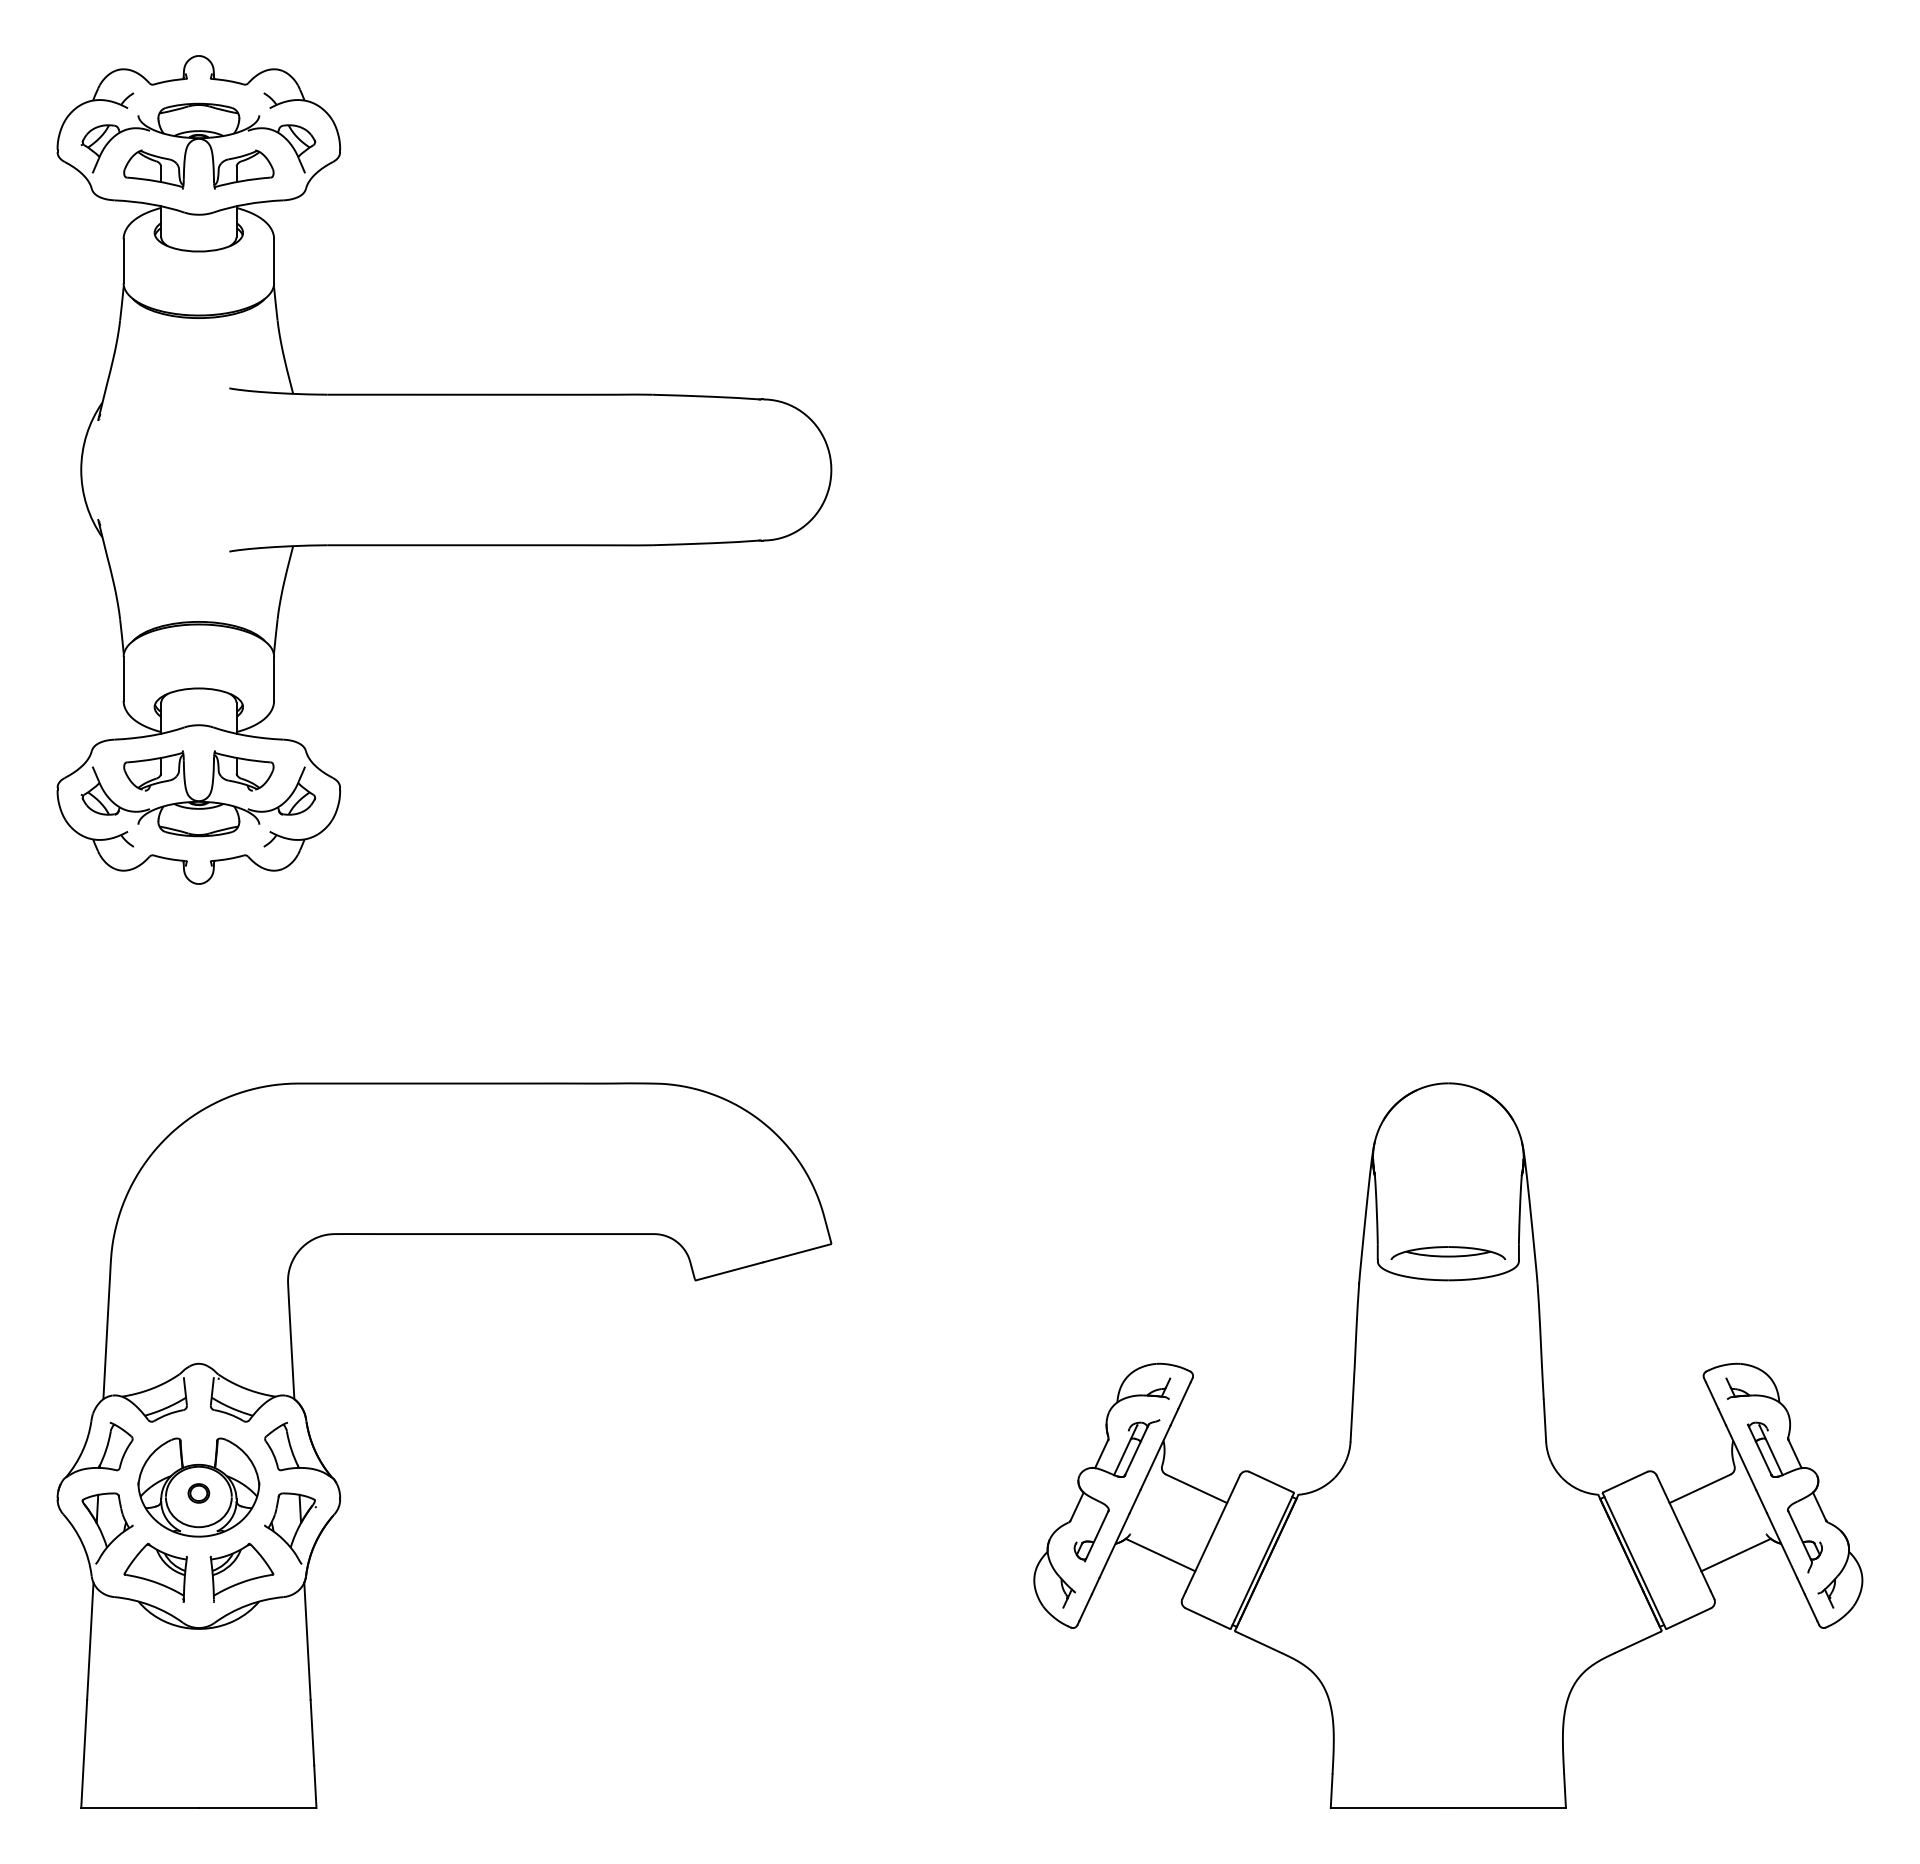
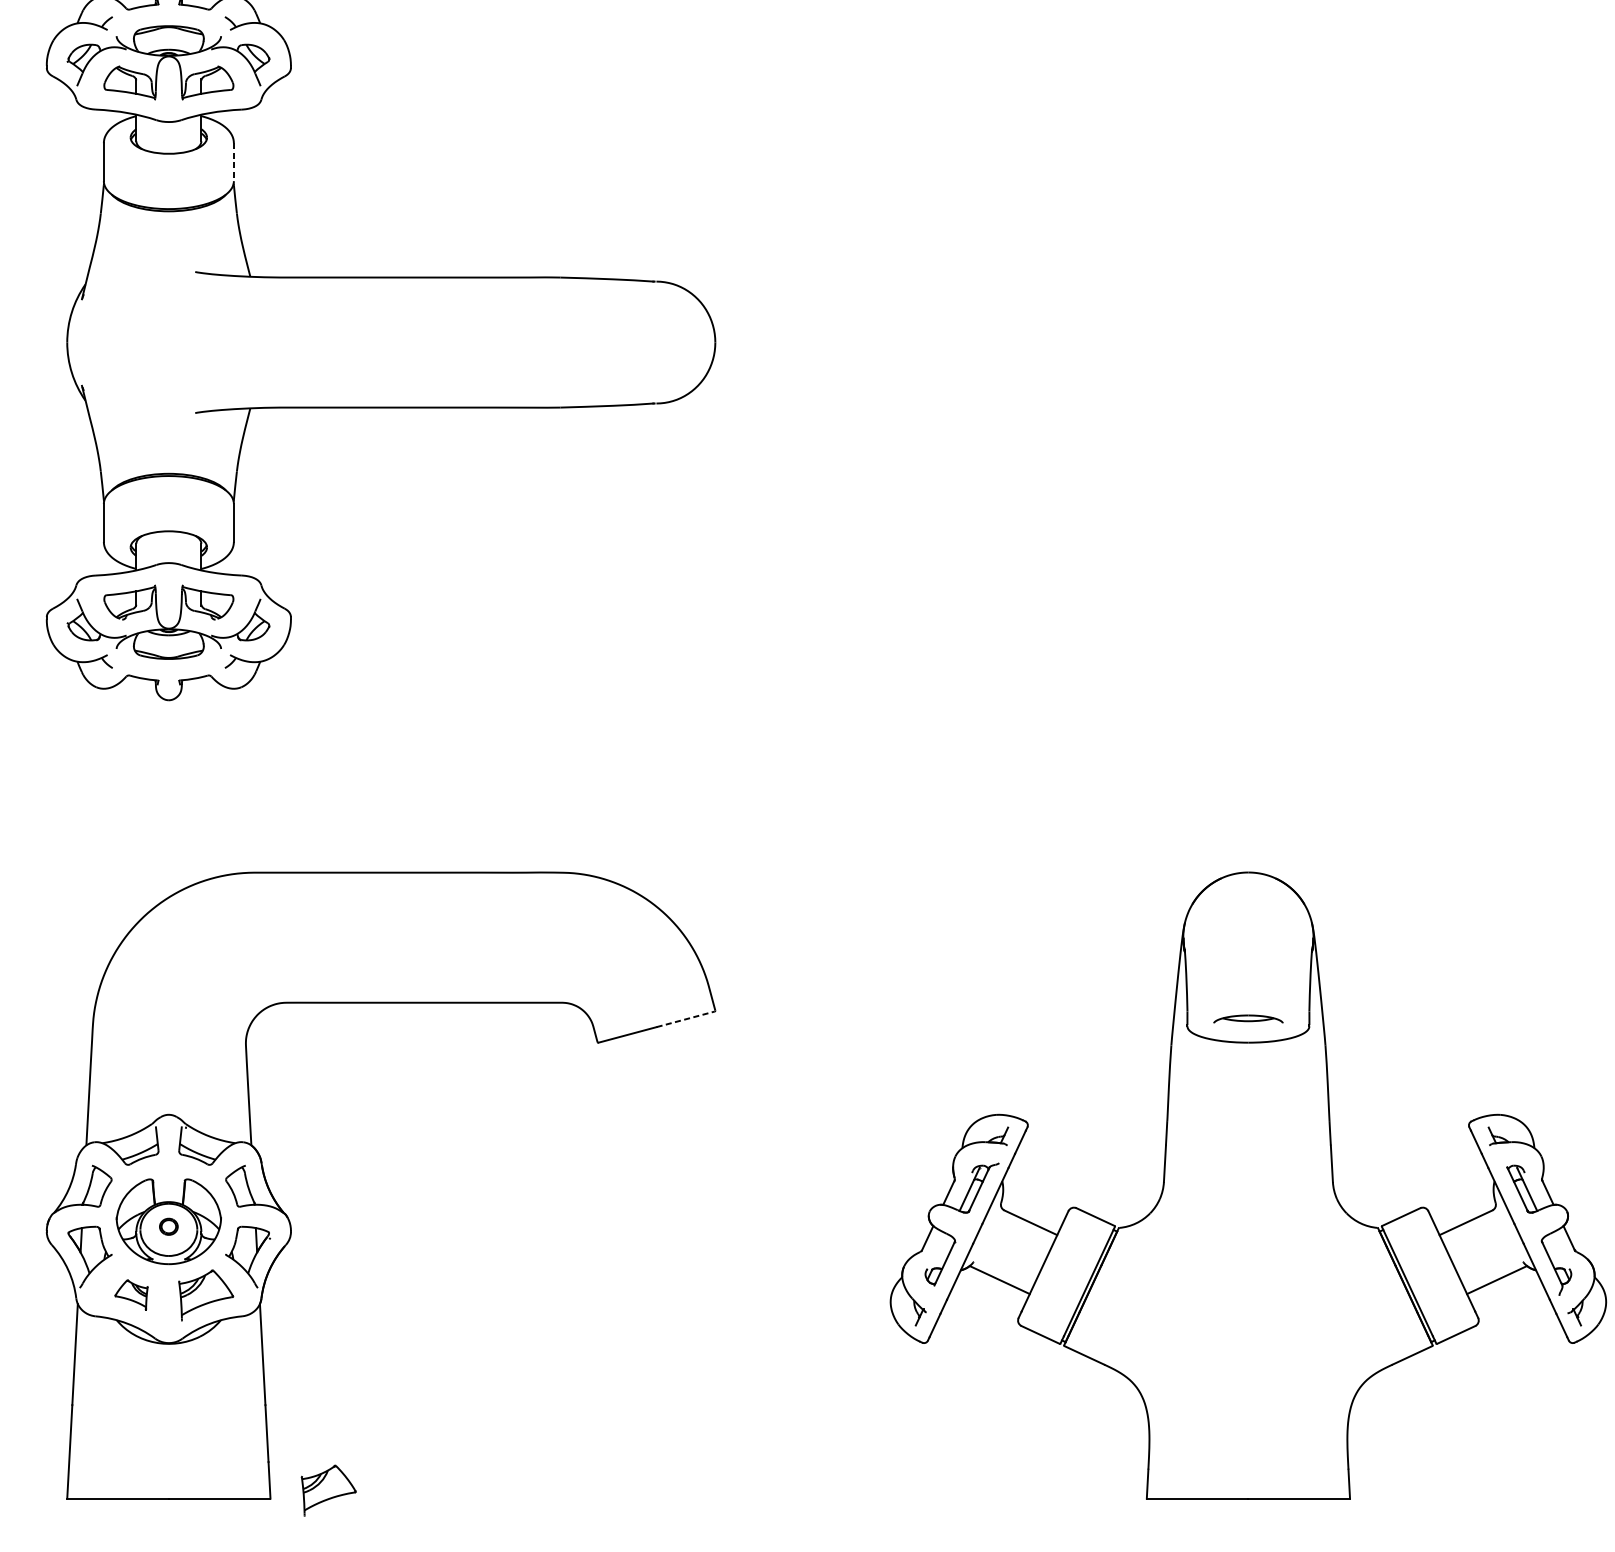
line: (274, 261) -> (234, 162), solid -> dashed
part: (1448, 1252) -> (1248, 1018), size x0.7
line: (797, 1253) -> (686, 1019), solid -> dashed
part: (155, 1572) -> (131, 1295), size x0.6
part: (383, 1798) -> (328, 1490), added

